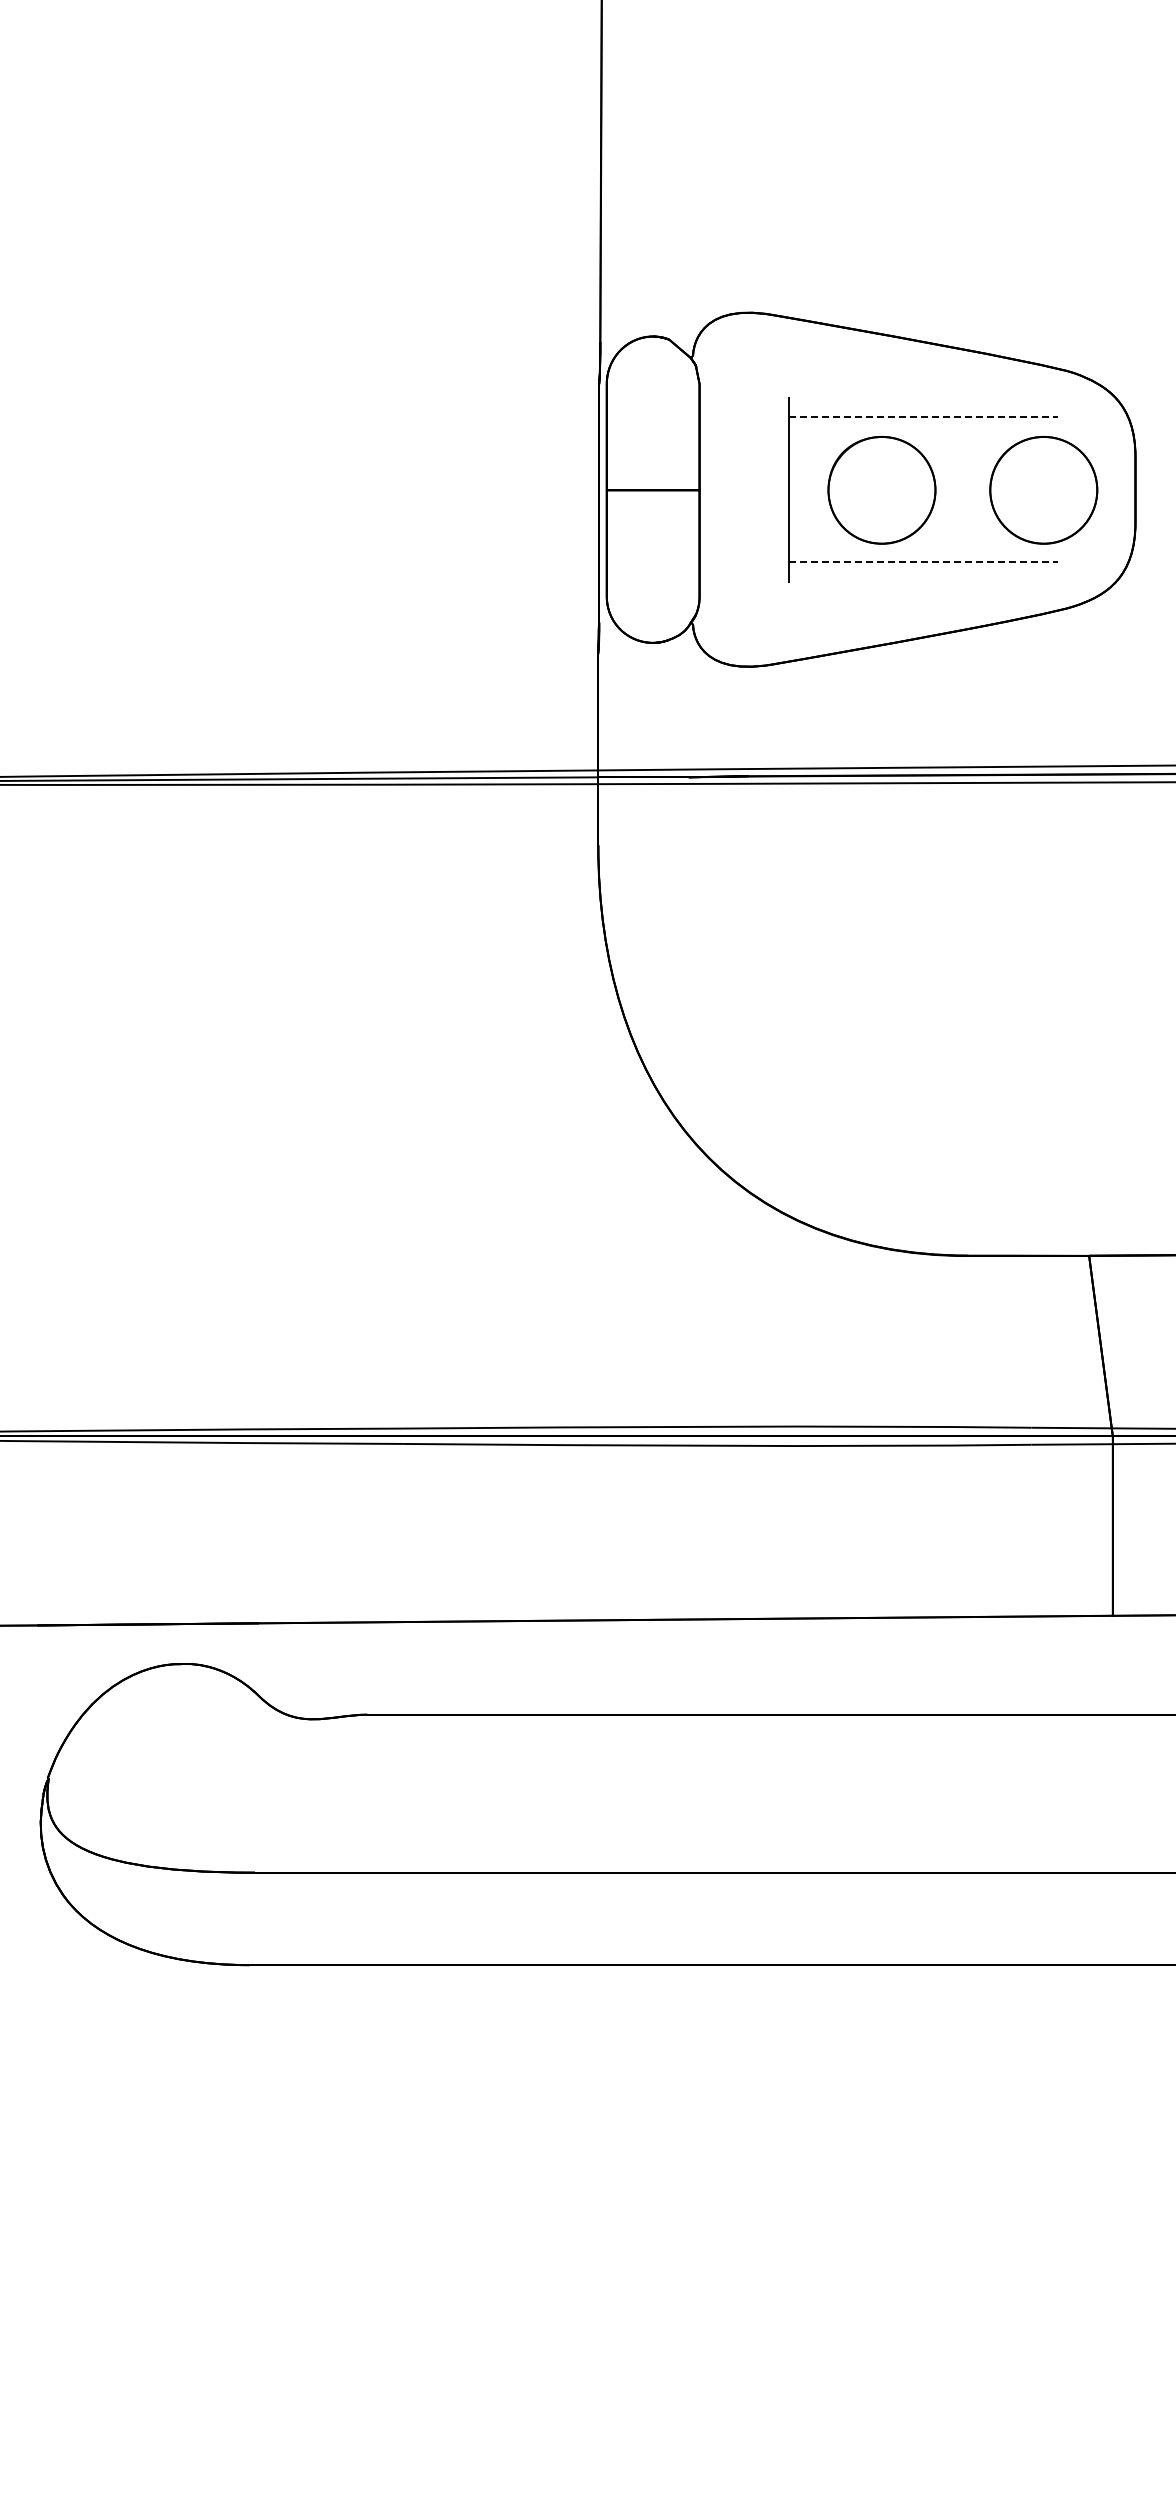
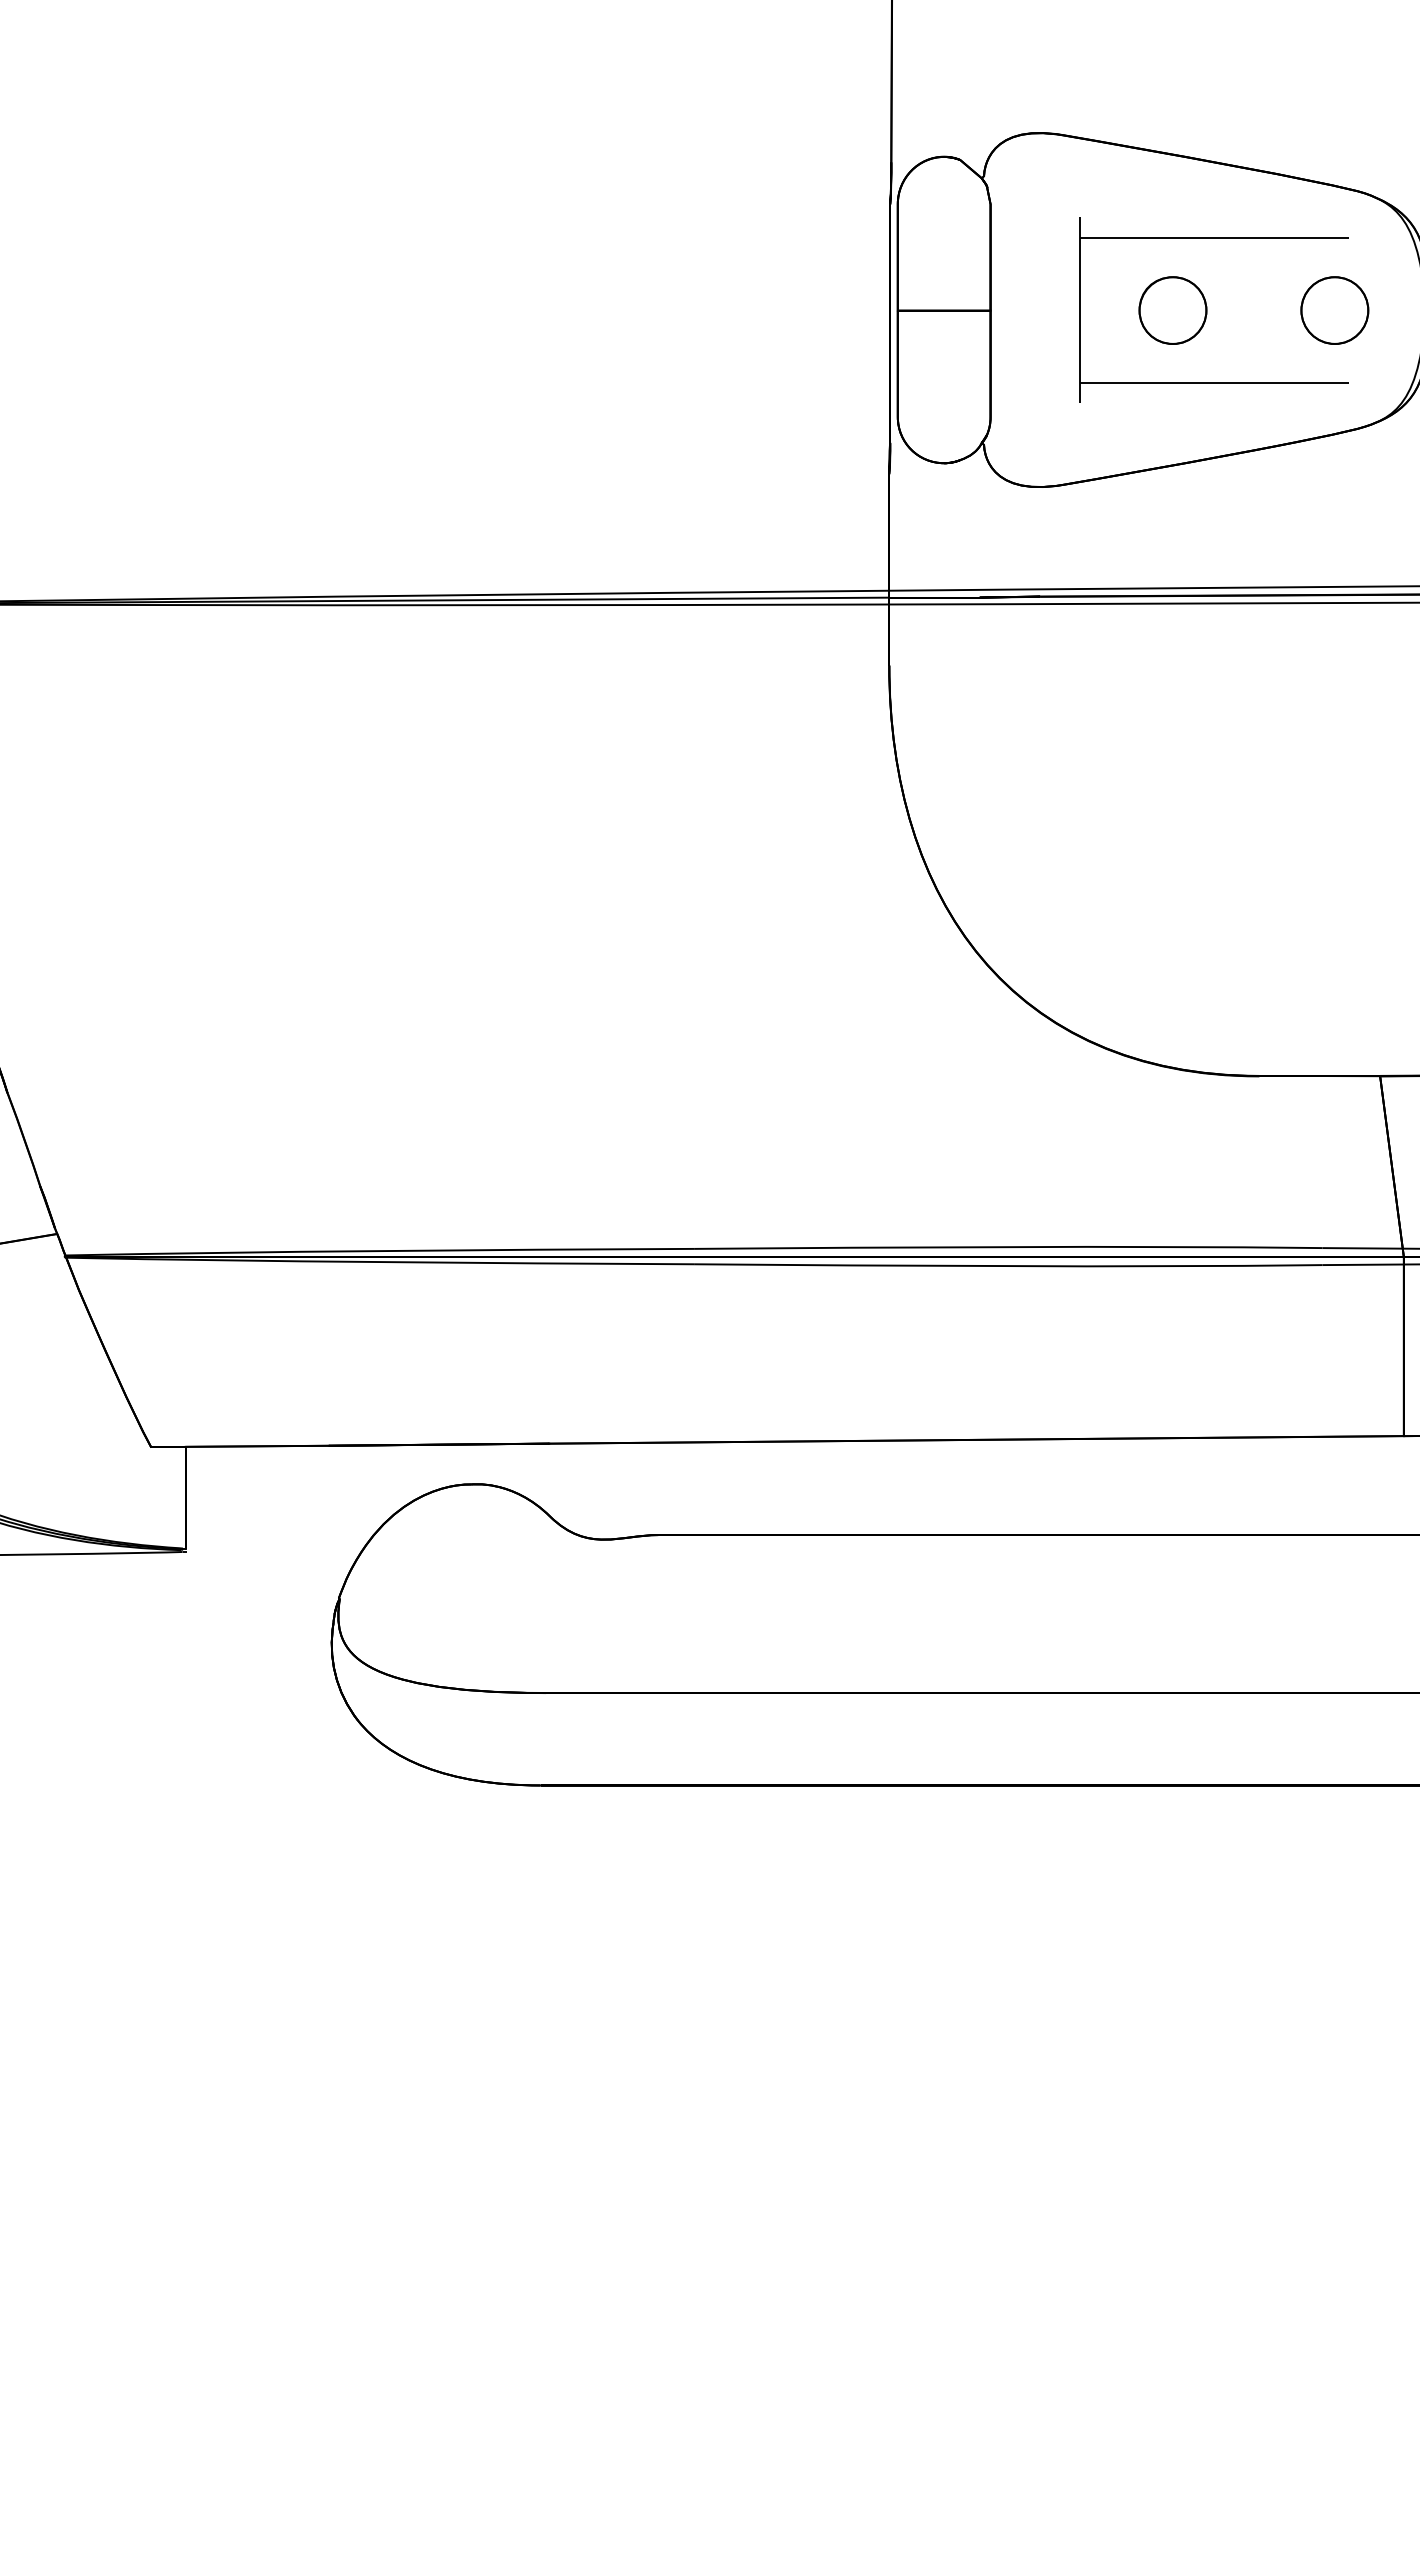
line: (924, 417) -> (1215, 237), dashed -> solid
part: (881, 490) -> (1172, 310), size x0.62
part: (1043, 490) -> (1334, 310), size x0.62
line: (924, 562) -> (1215, 382), dashed -> solid

